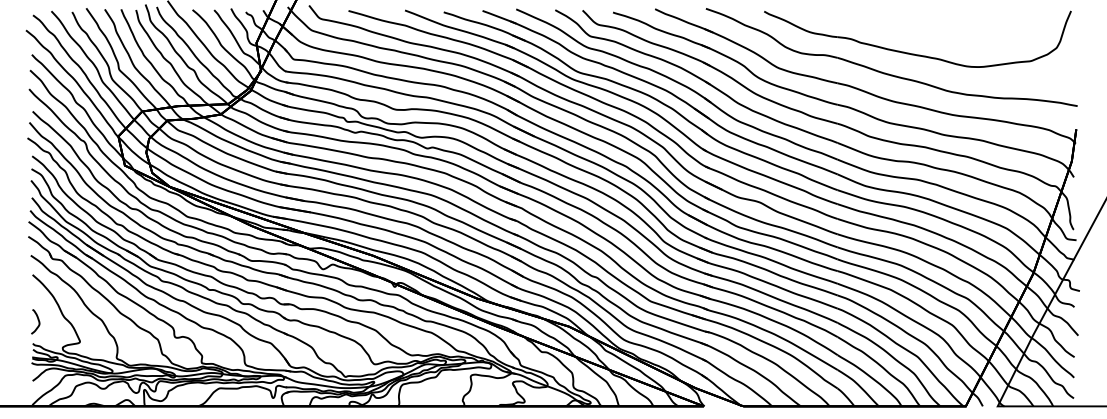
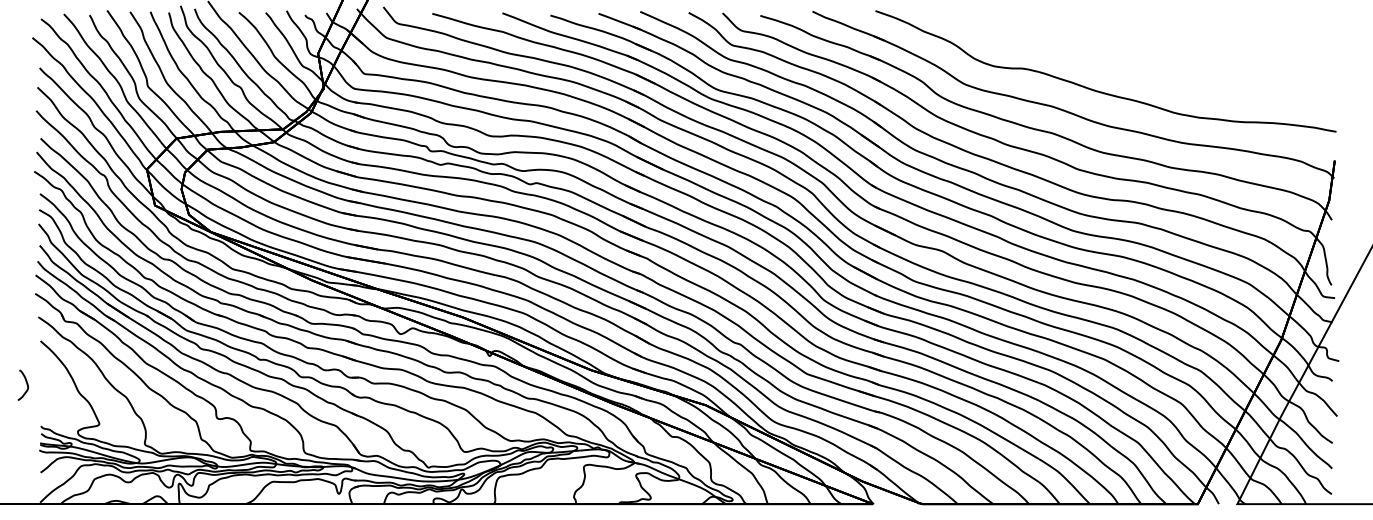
part: (913, 53) -> (1132, 66), removed
curve: (38, 321) -> (26, 384), moved

